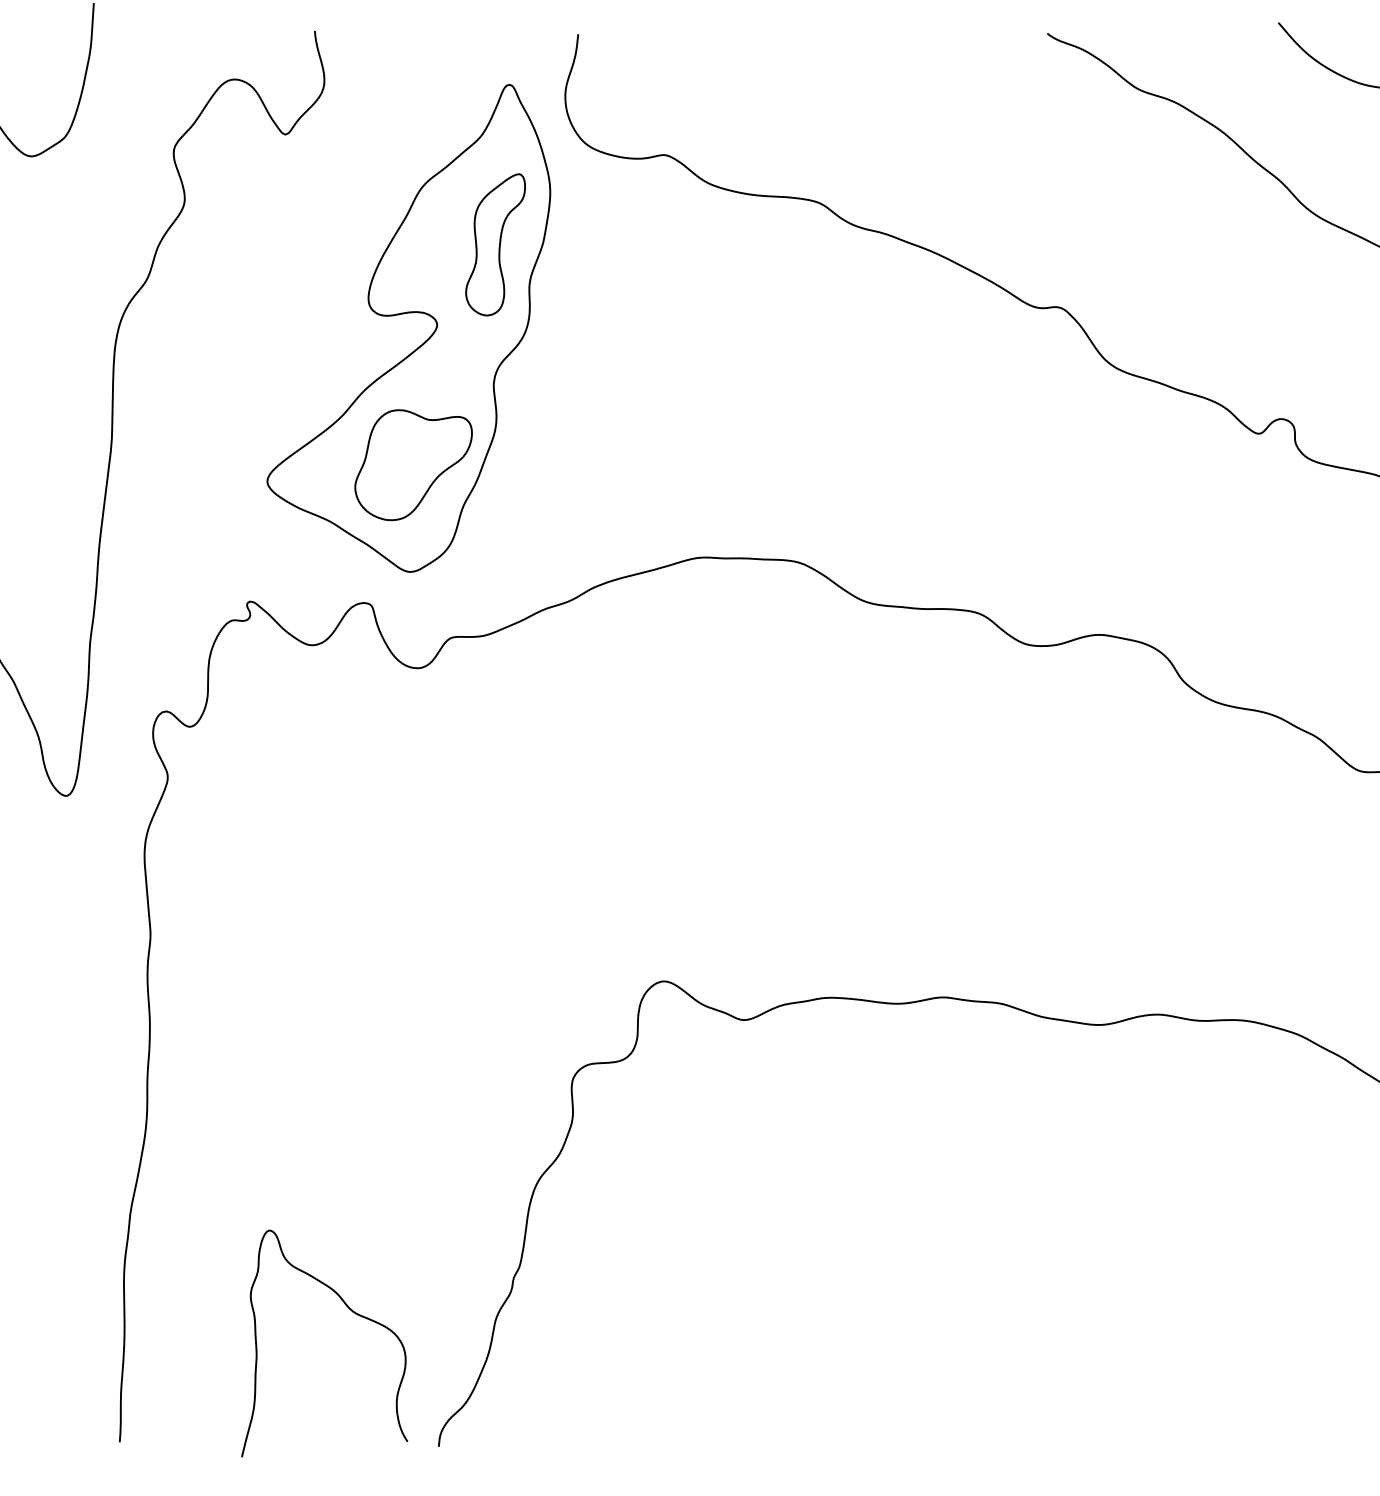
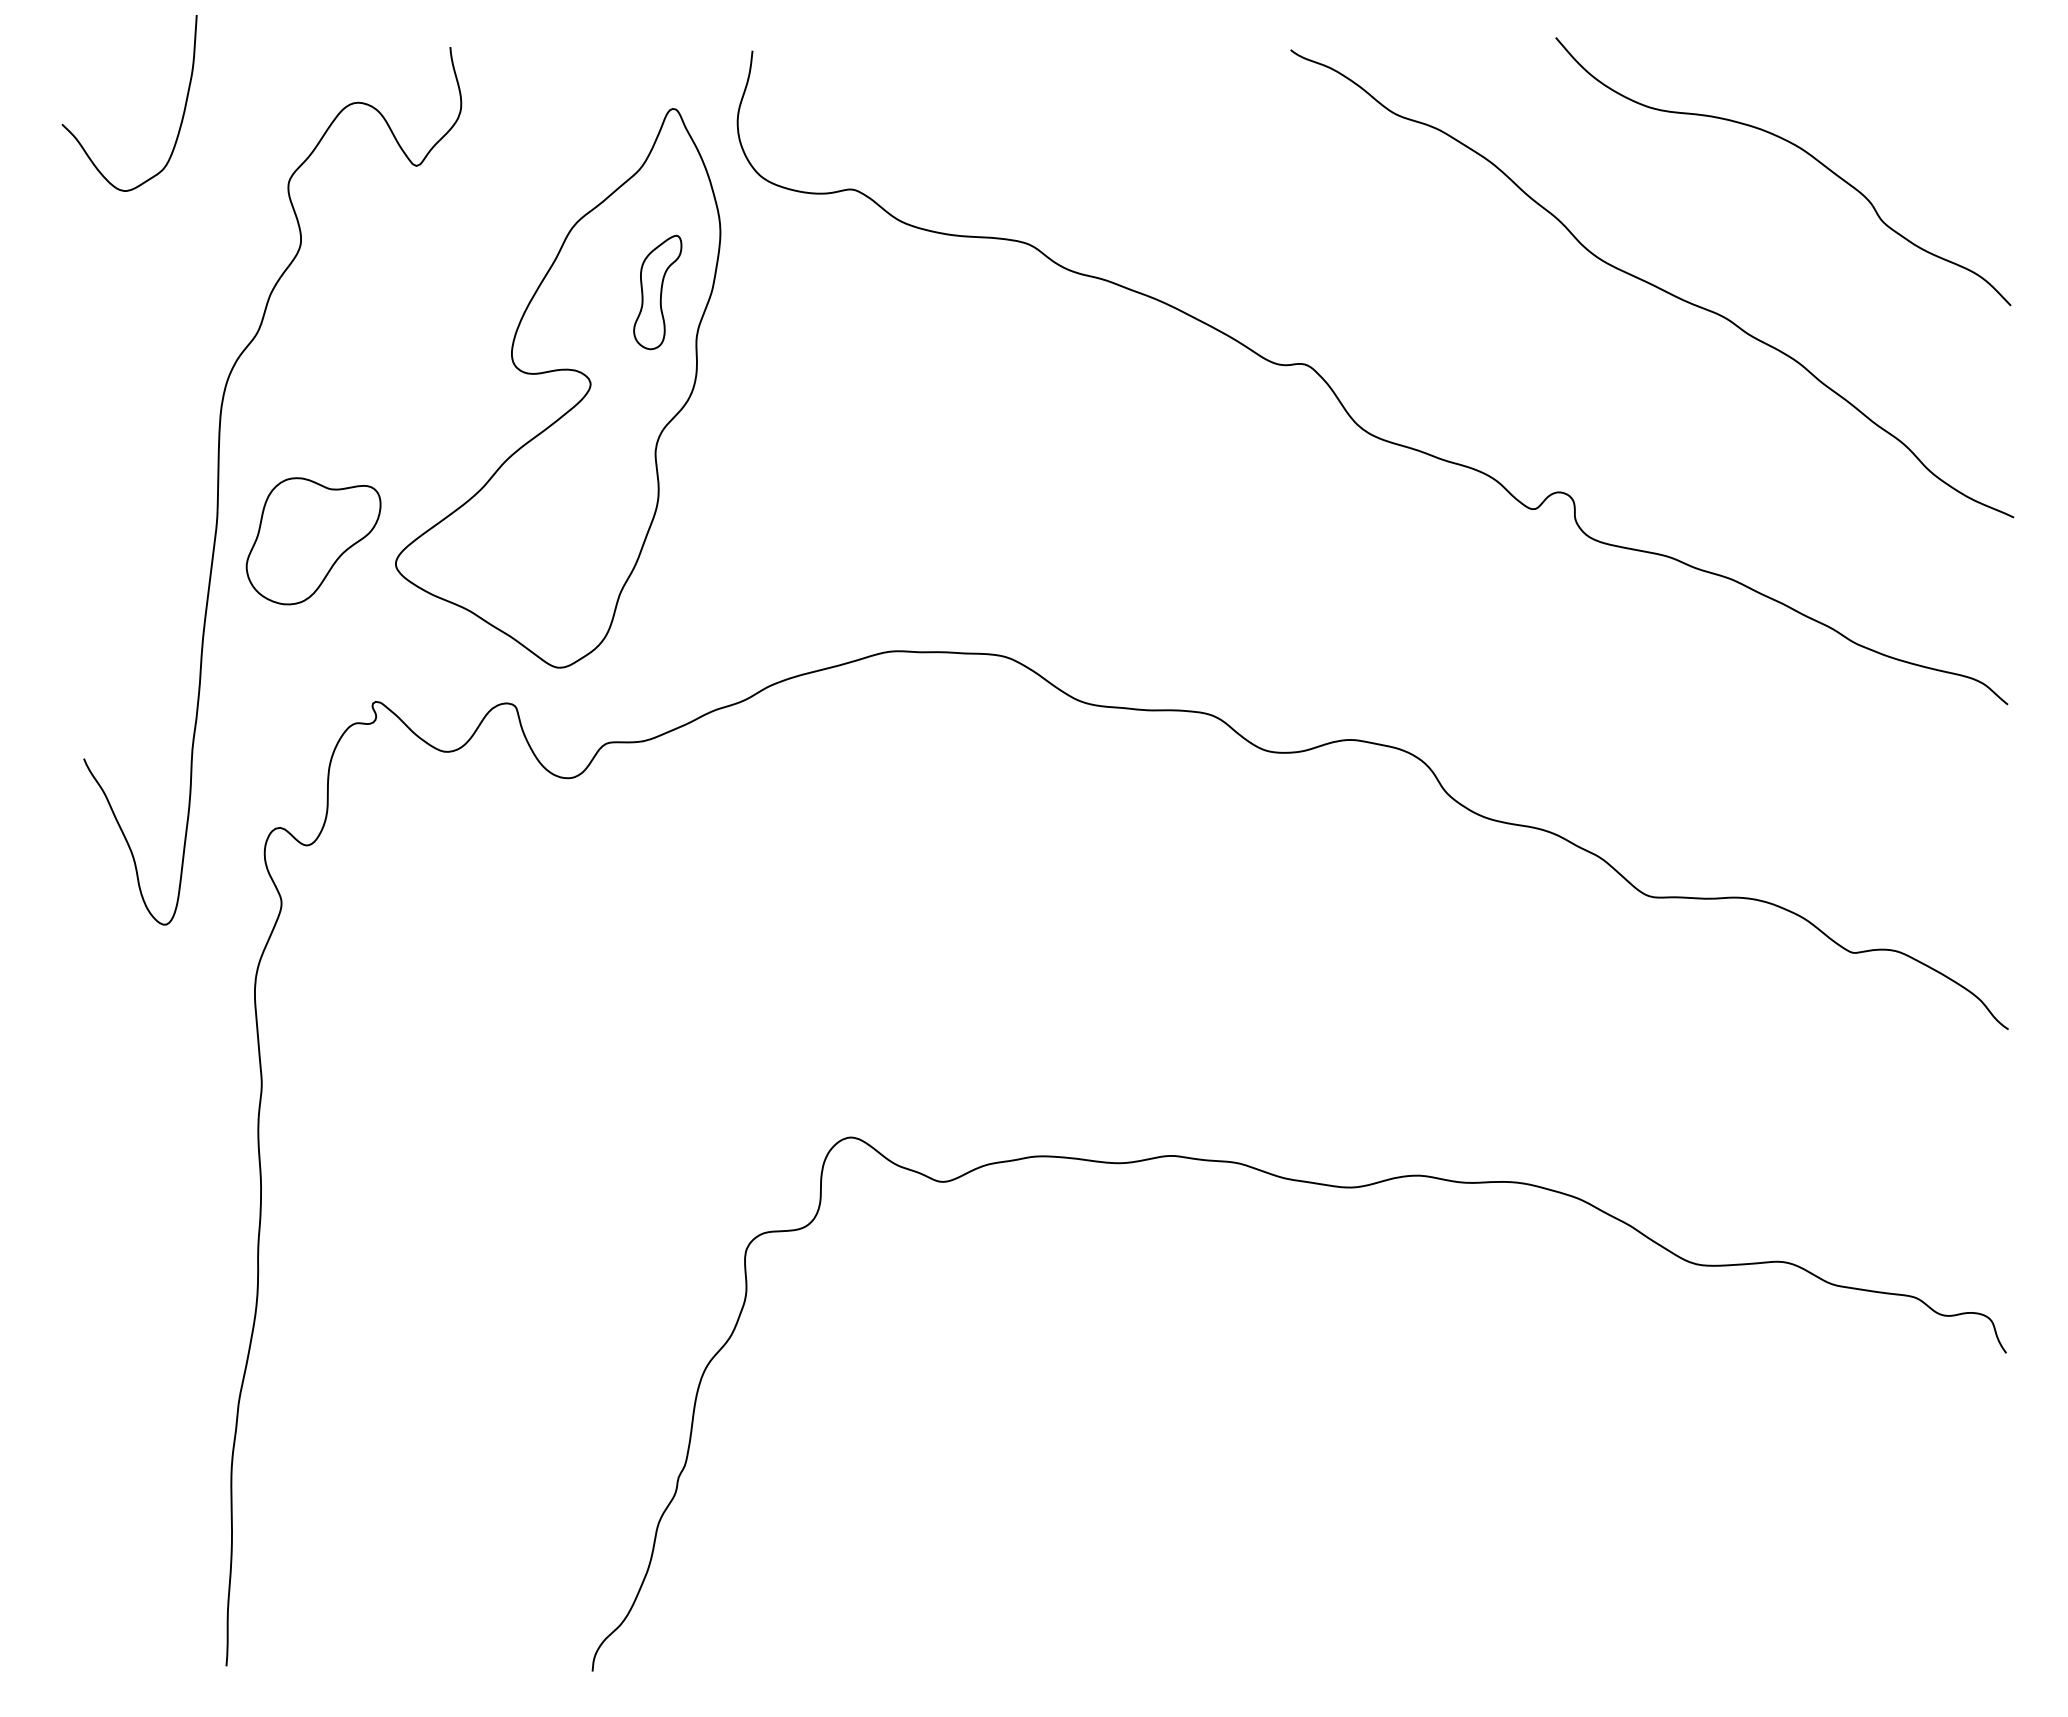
part: (495, 244) -> (657, 292), size x0.7
part: (413, 465) -> (313, 541), moved
curve: (351, 1311) -> (492, 1516), removed

